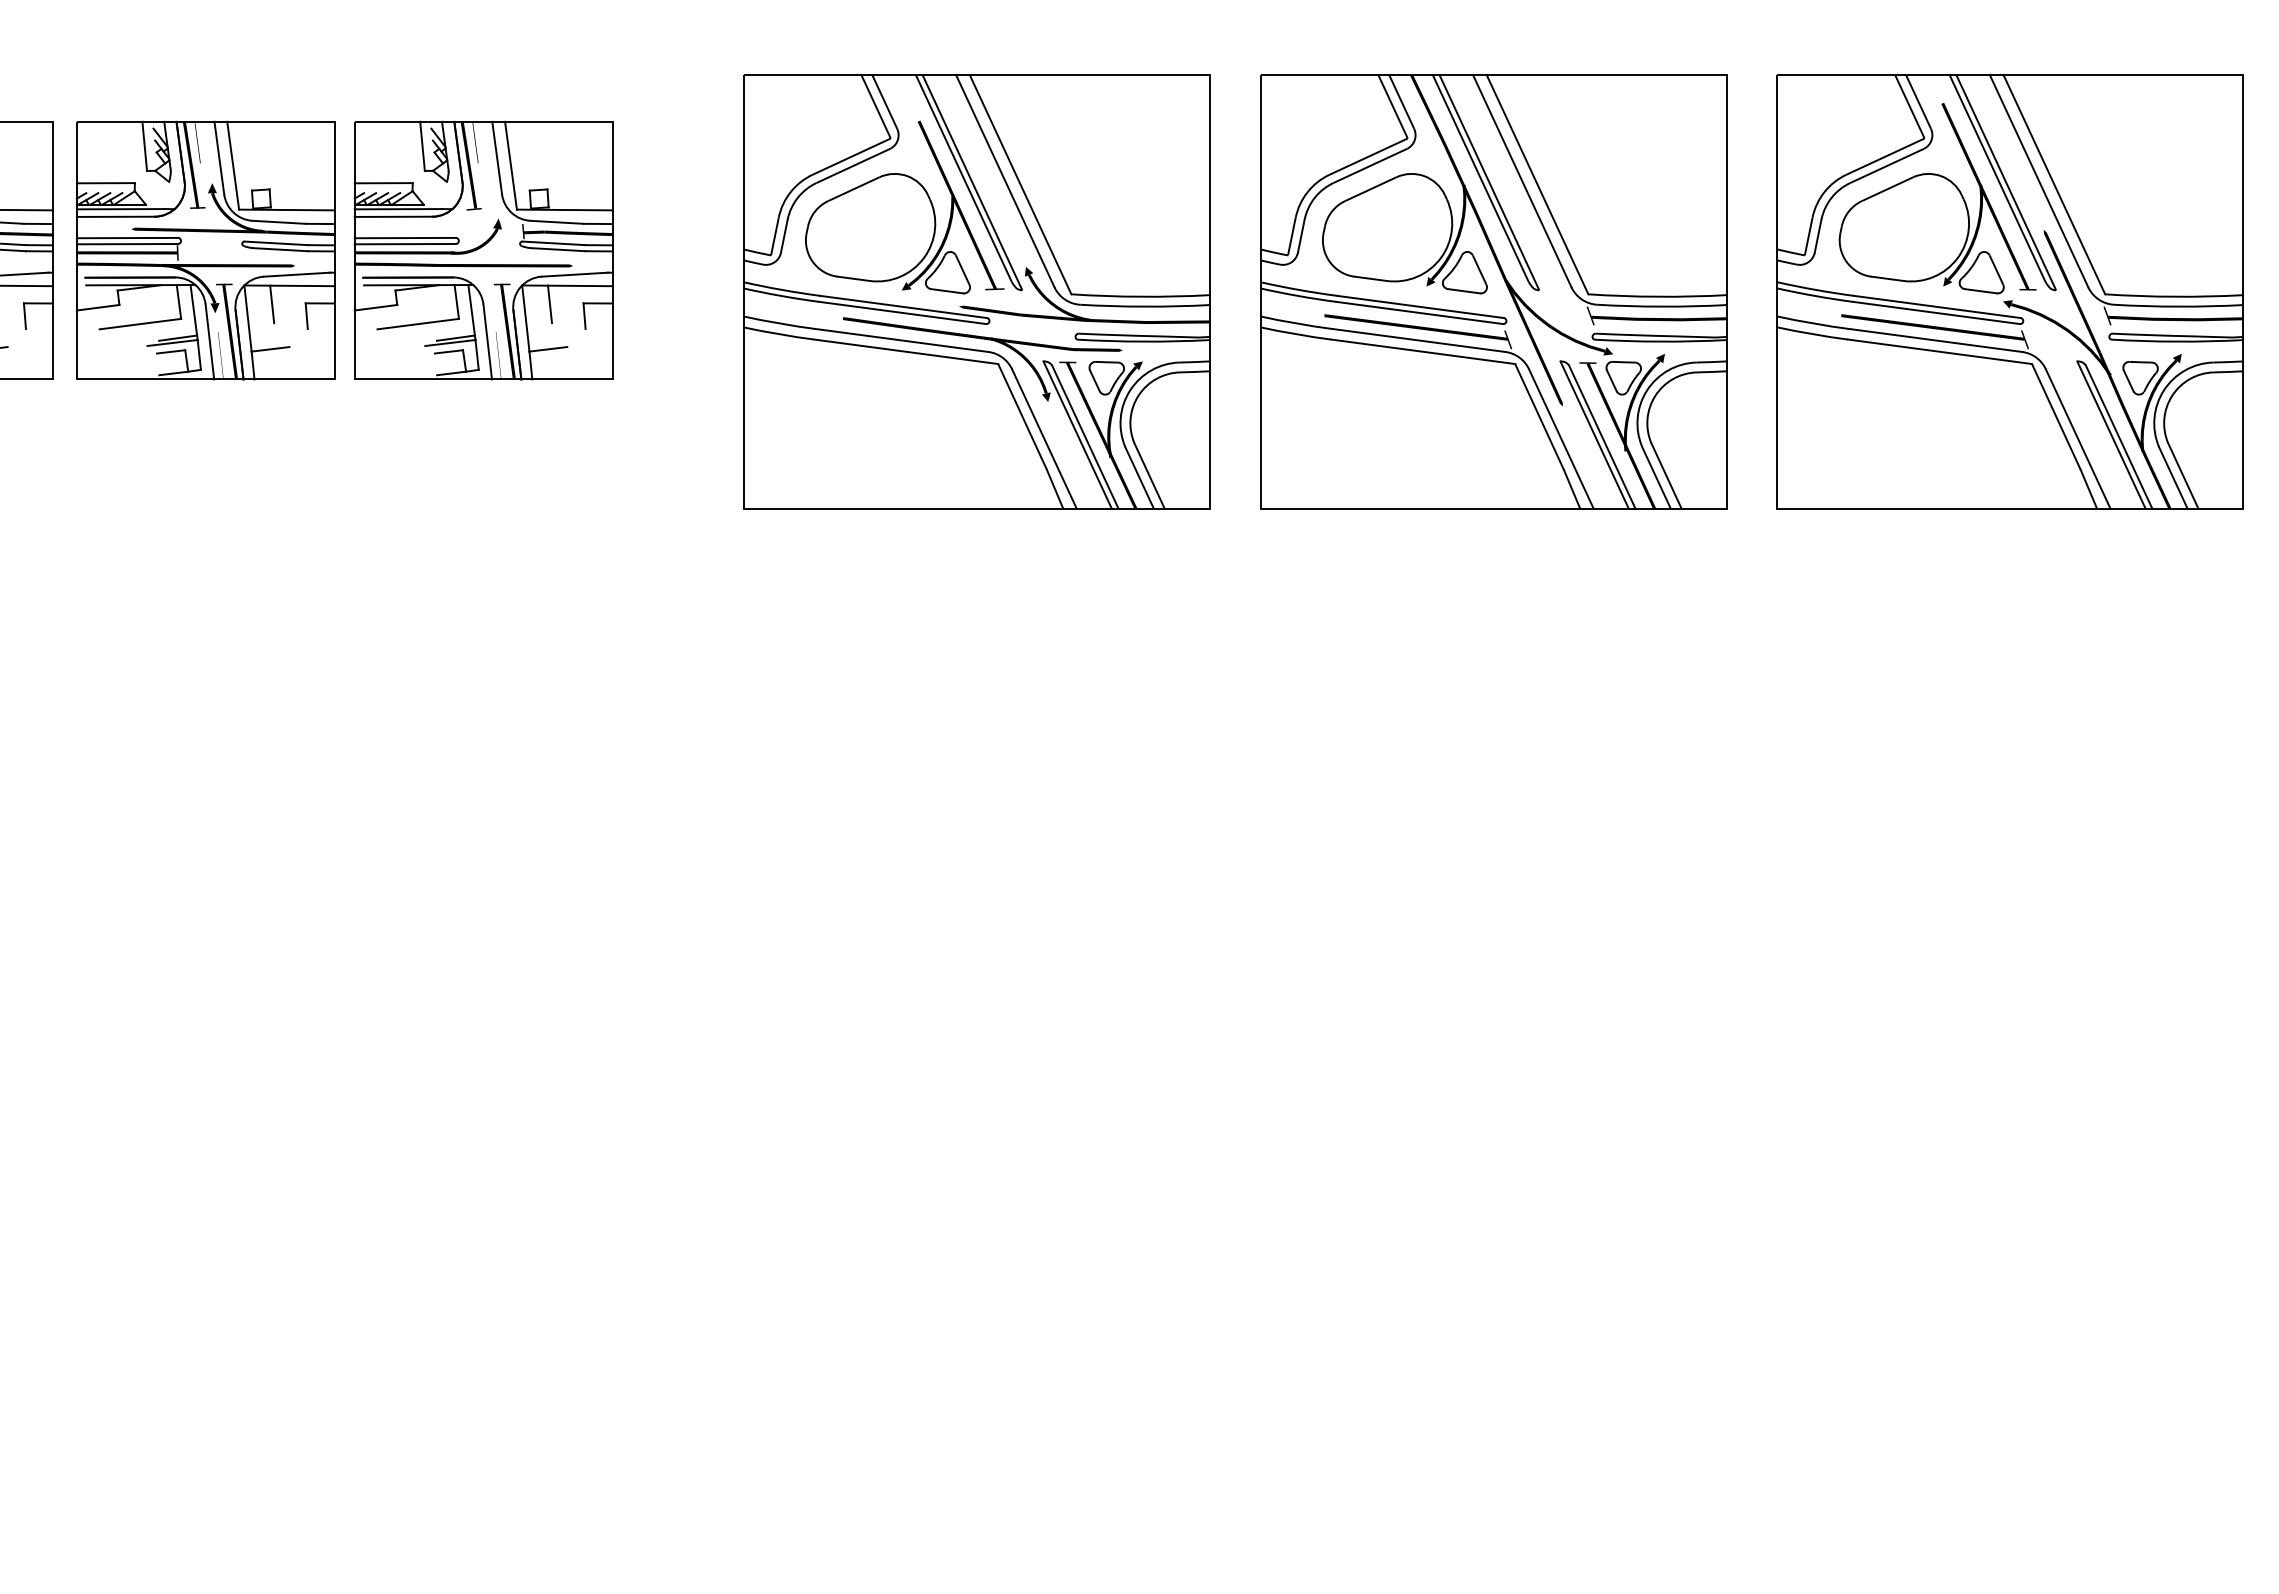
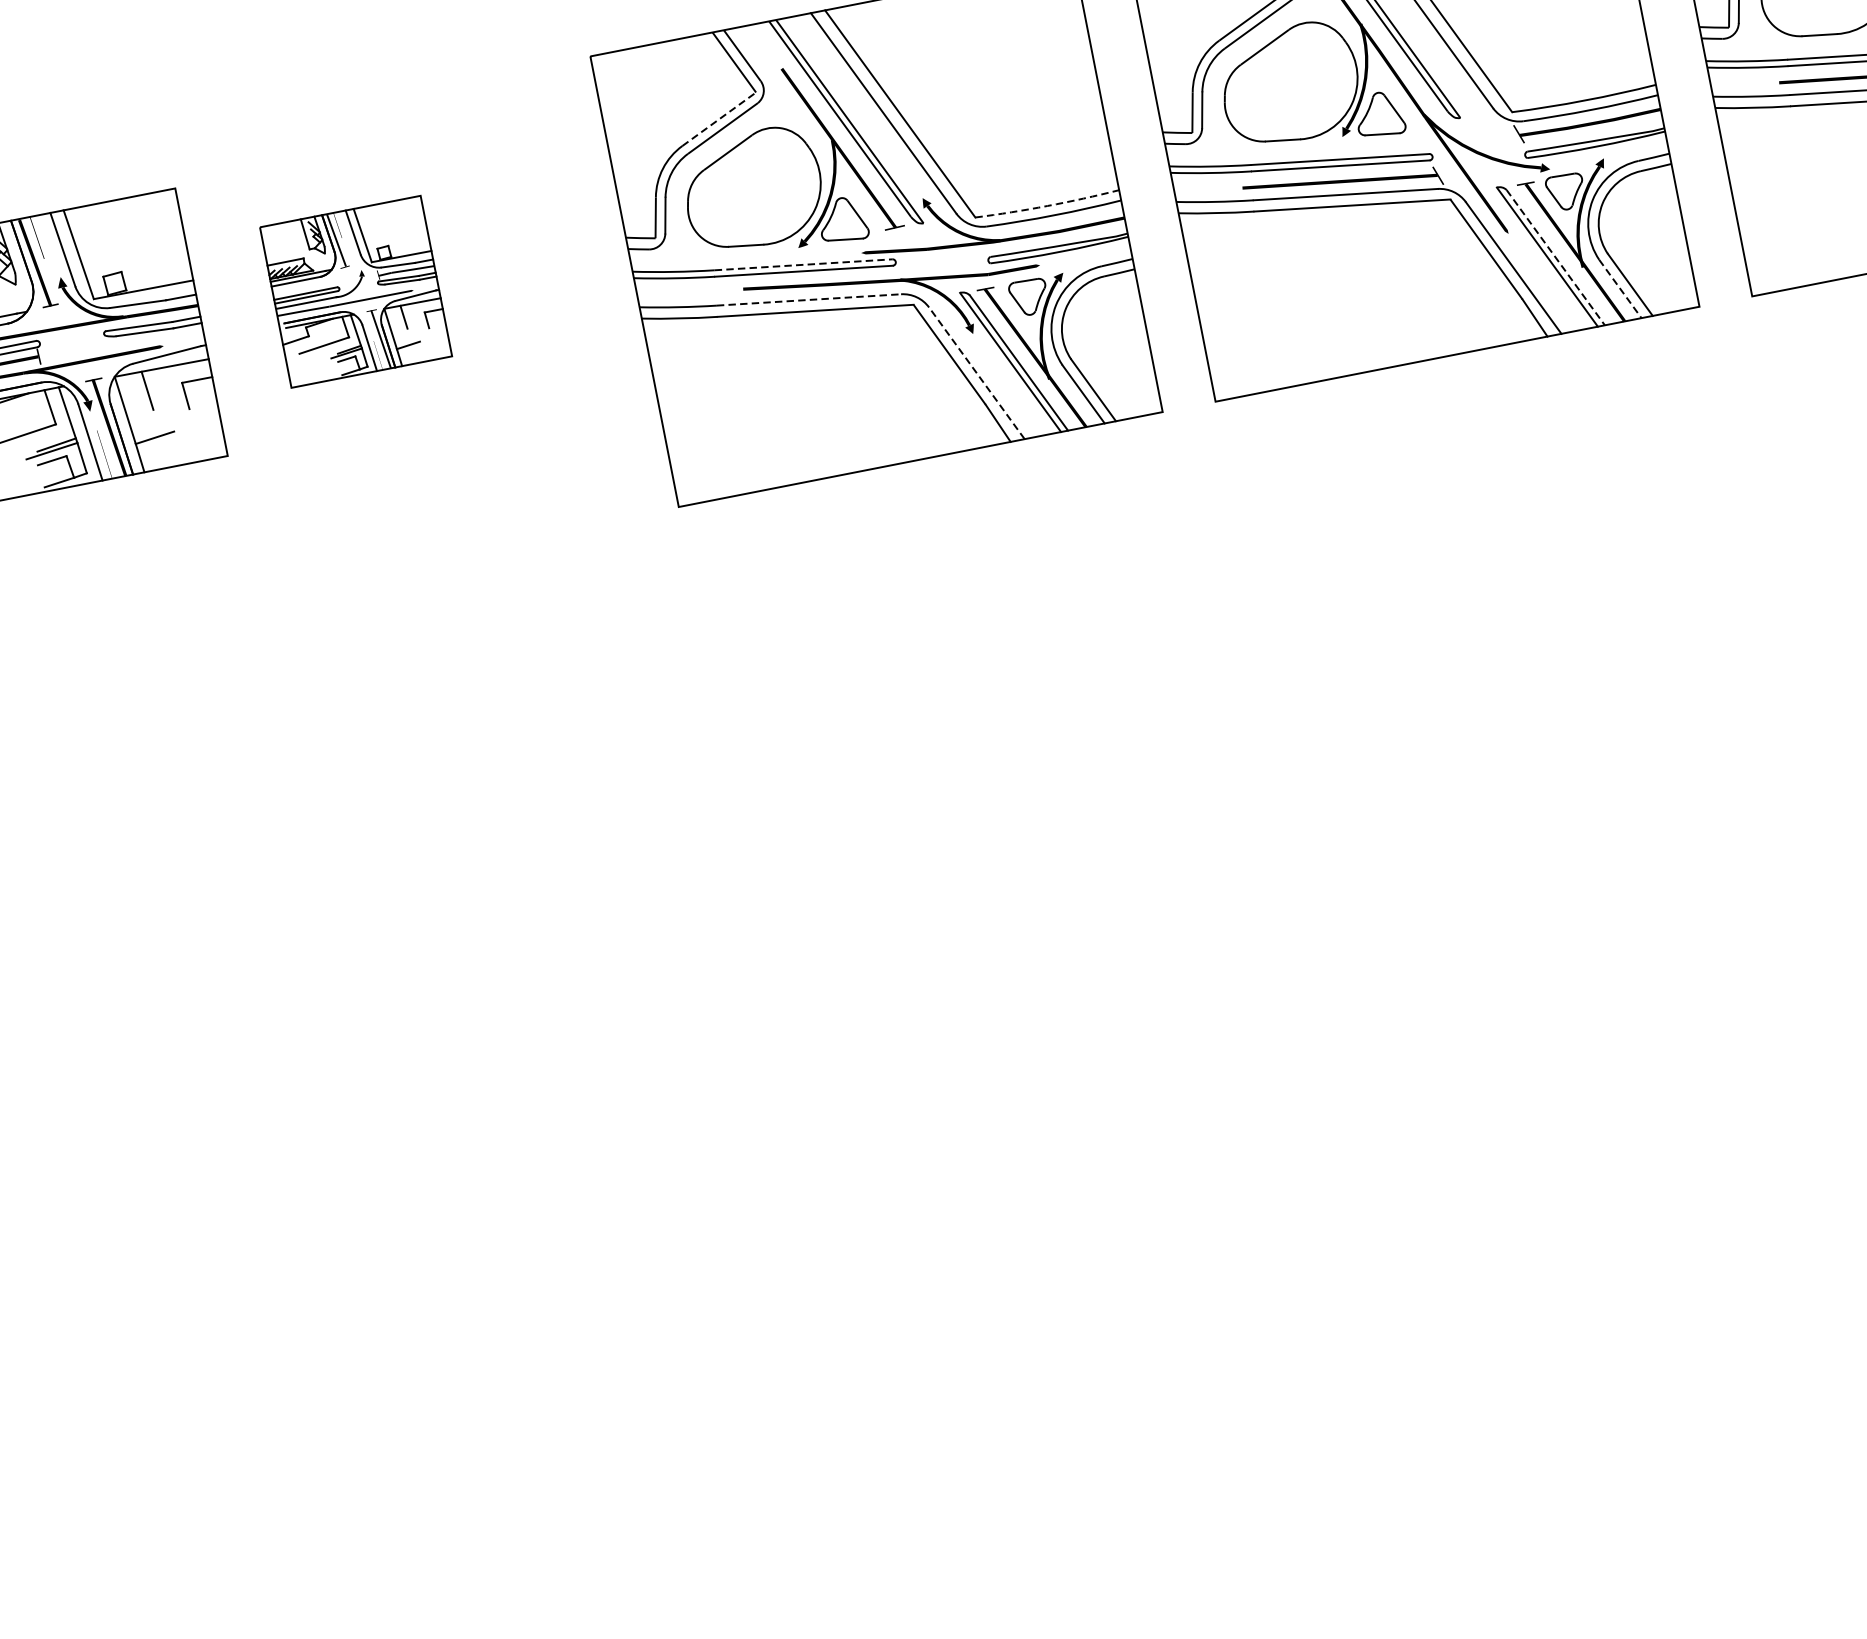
line: (852, 156) -> (719, 118), solid -> dashed
part: (483, 250) -> (355, 291), size x0.6
arc: (1140, 296) -> (1047, 205), solid -> dashed
line: (904, 307) -> (804, 265), solid -> dashed
line: (902, 340) -> (809, 299), solid -> dashed
line: (1602, 437) -> (1556, 257), solid -> dashed
line: (1044, 439) -> (977, 373), solid -> dashed
line: (1656, 478) -> (1620, 289), solid -> dashed

